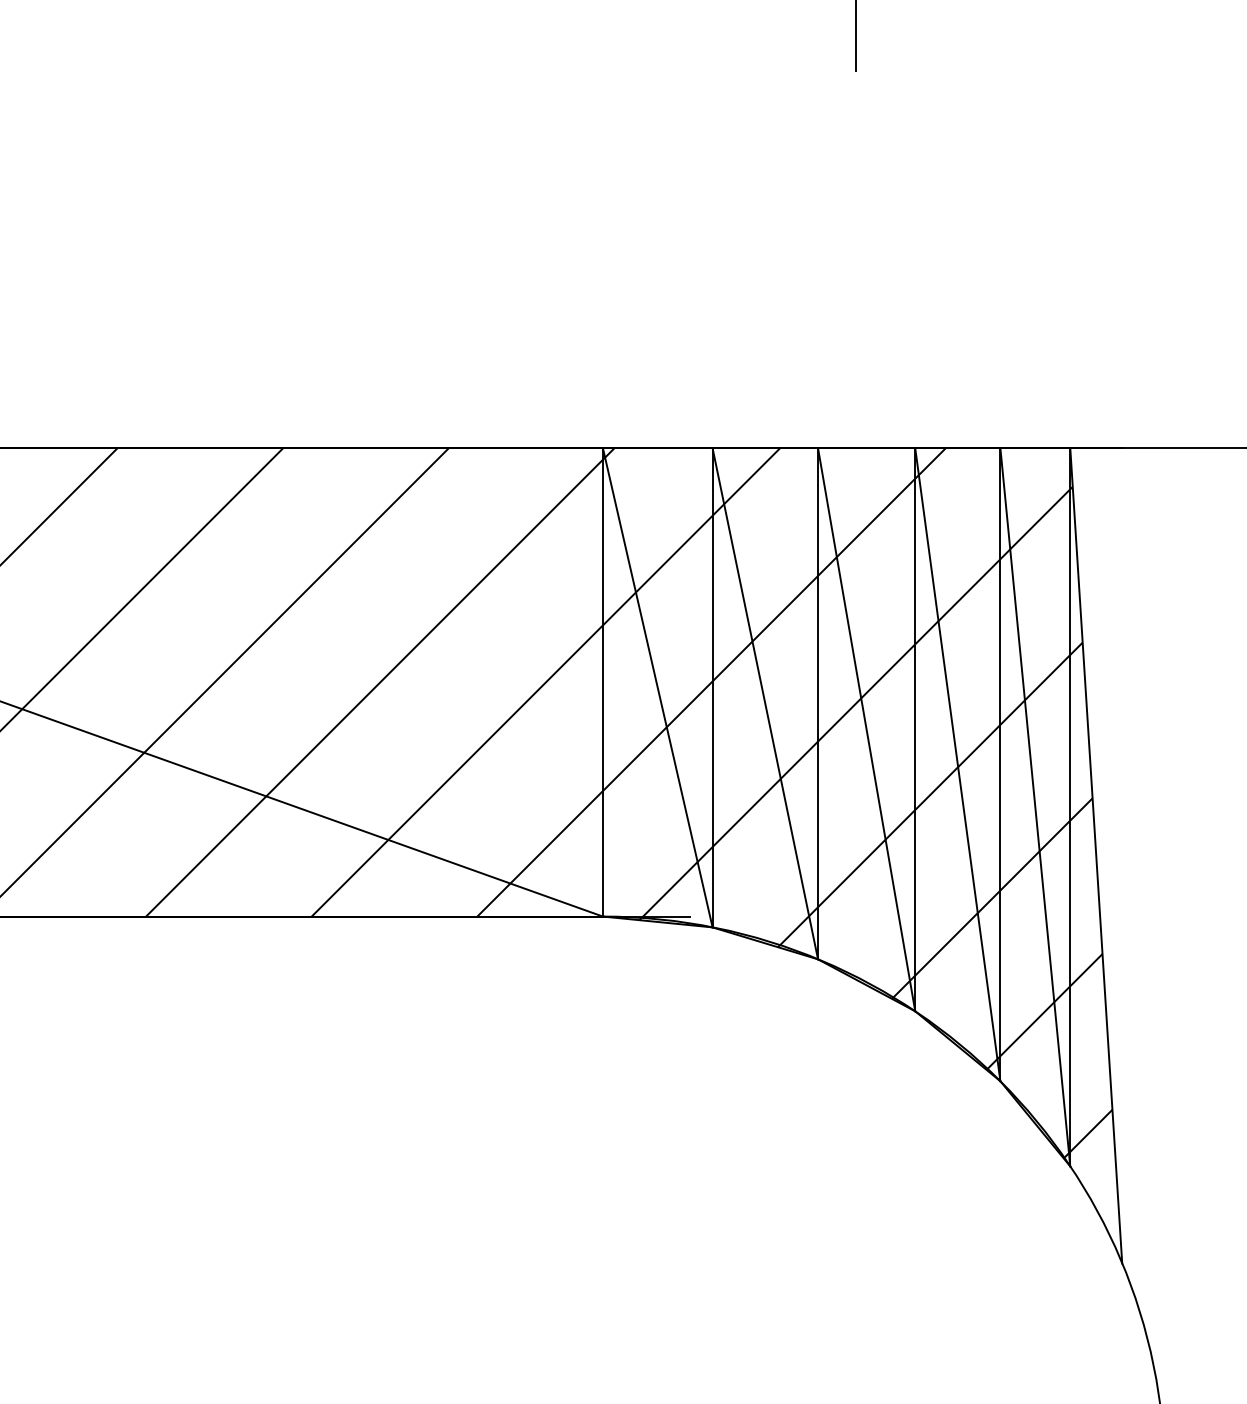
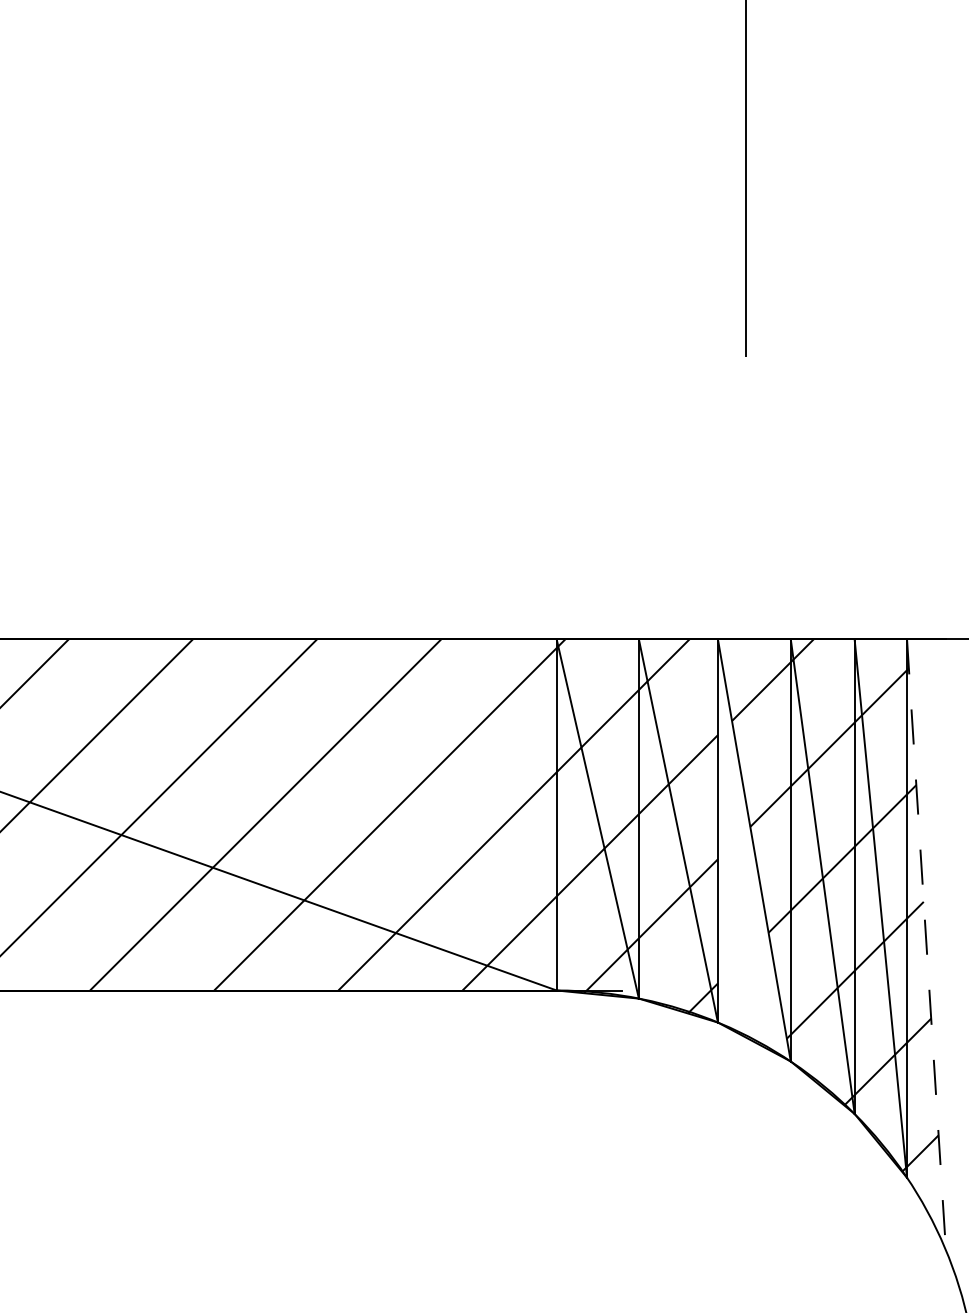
hatch: (862, 777) -> (751, 886), removed
line: (1096, 856) -> (926, 945), solid -> dashed

